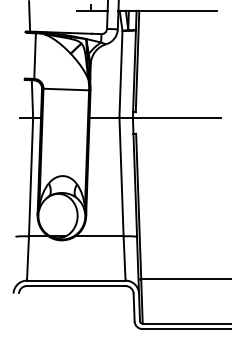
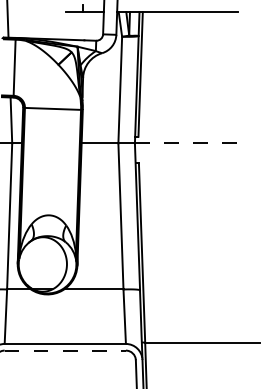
line: (176, 117) -> (188, 143), solid -> dashed
line: (76, 286) -> (65, 351), solid -> dashed

